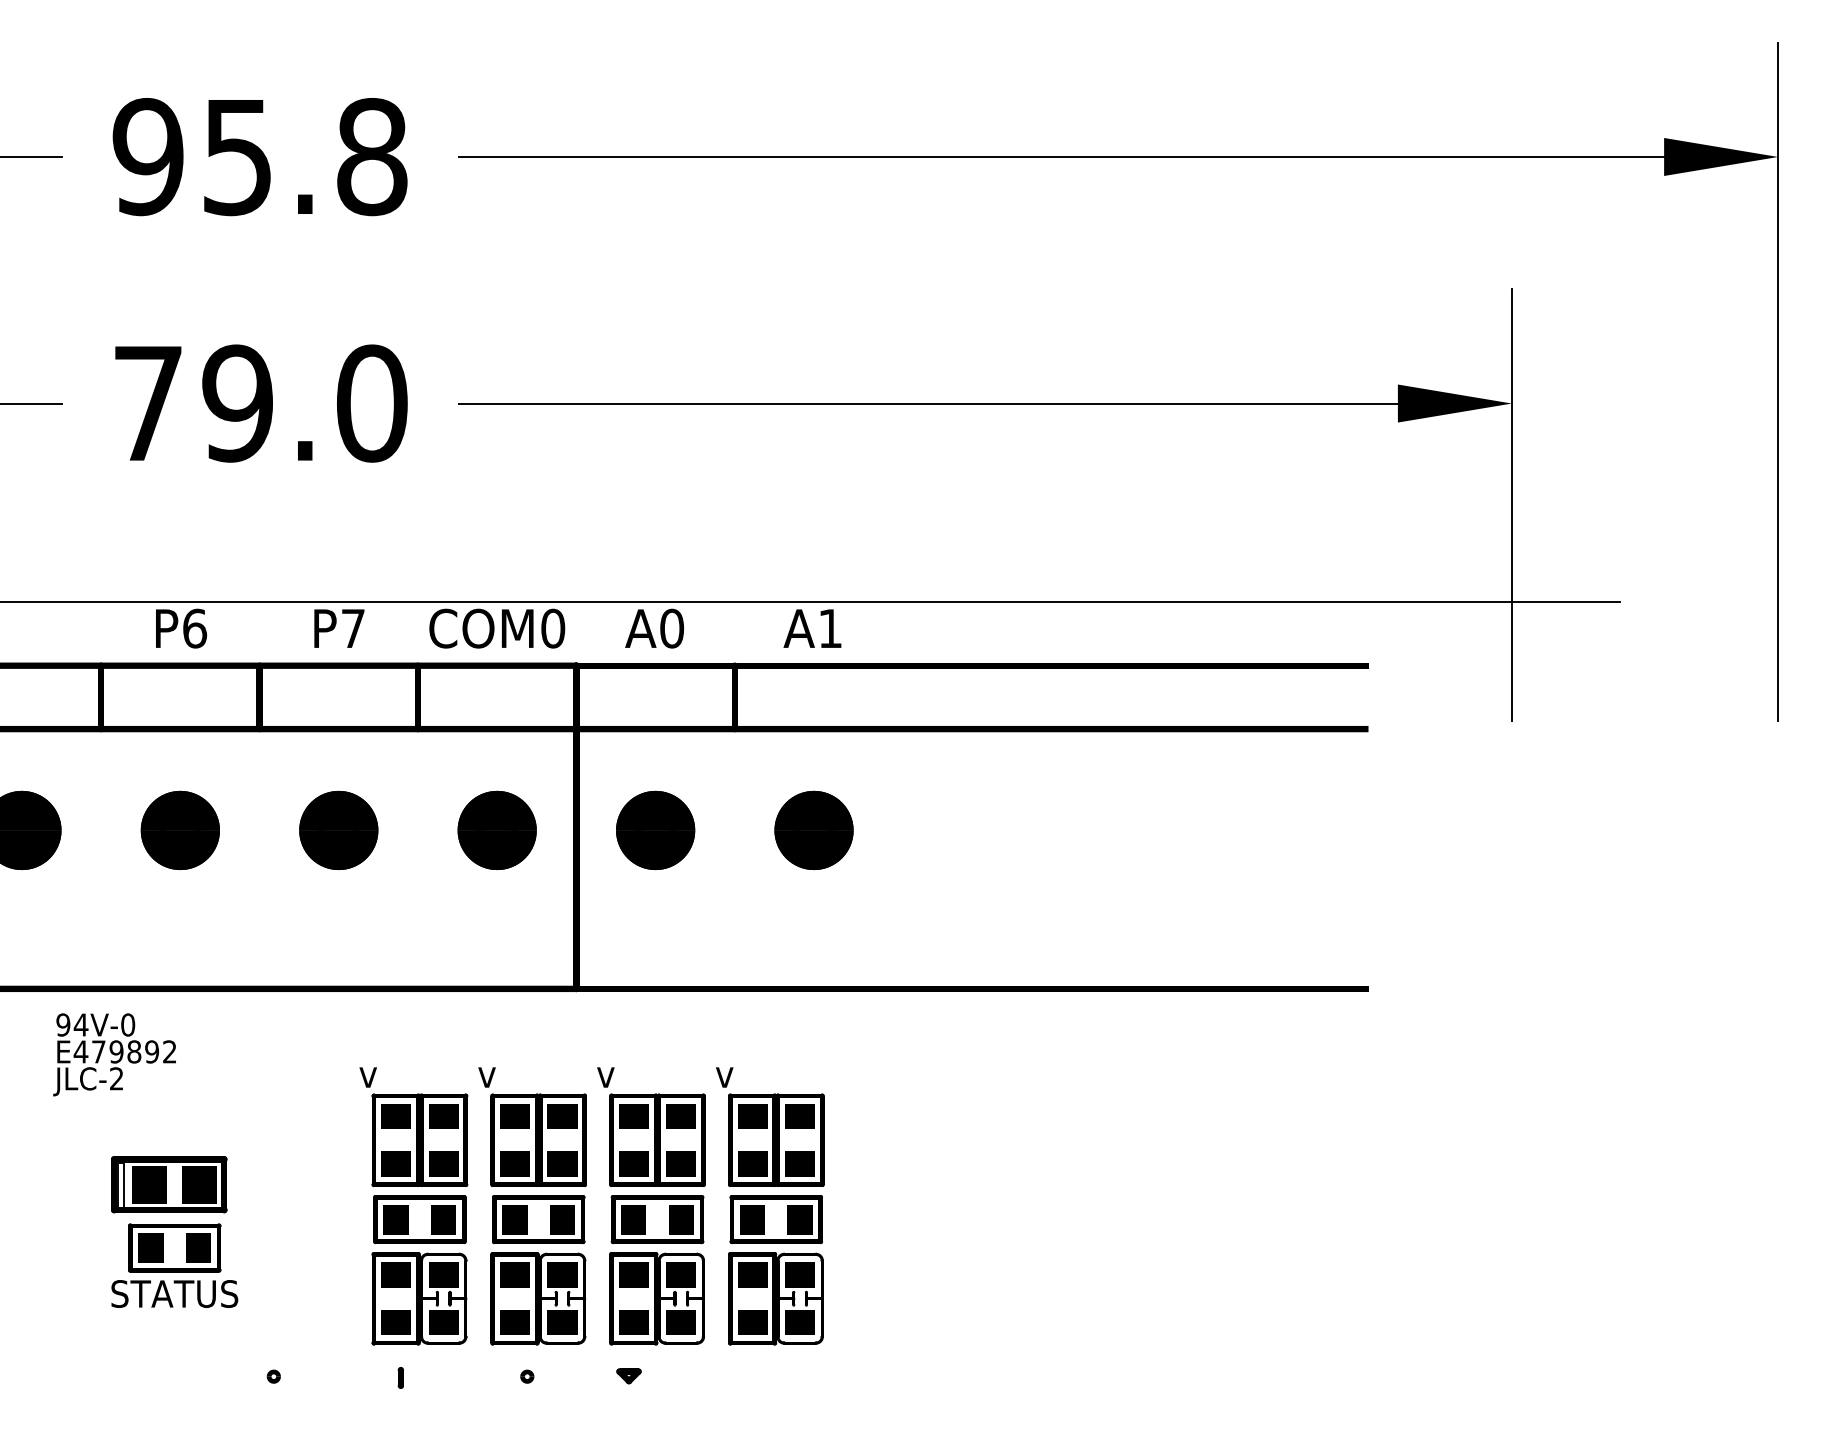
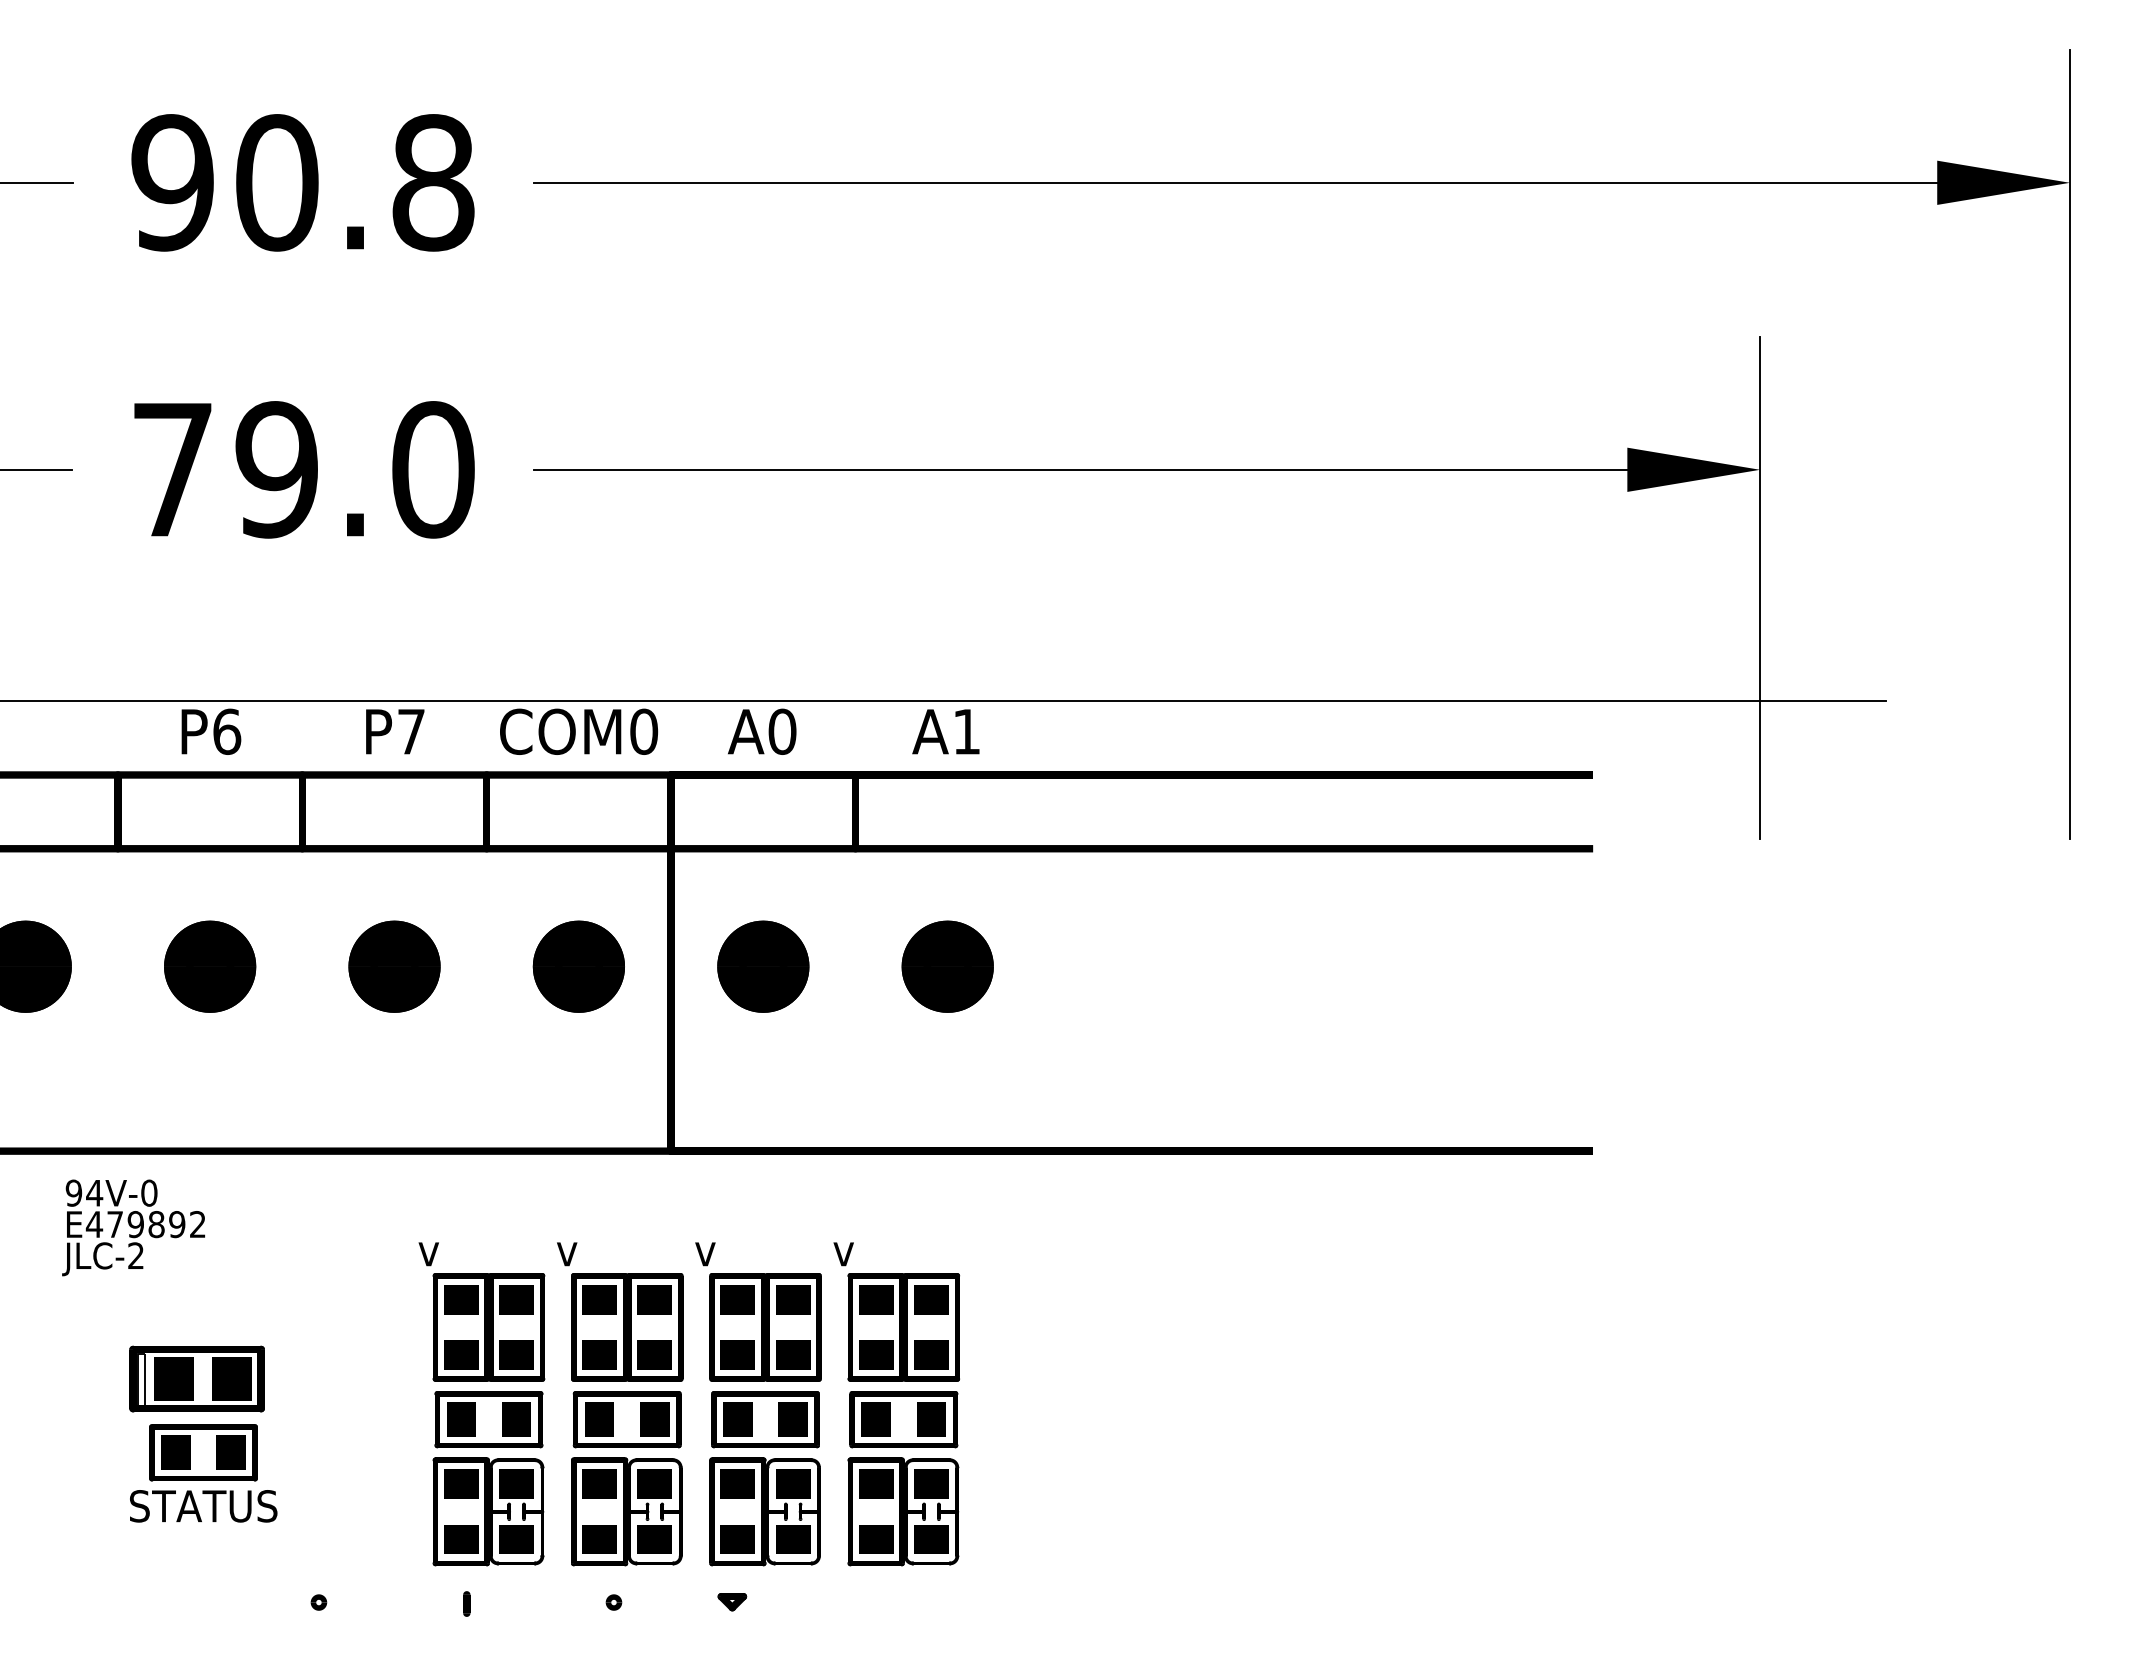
text: (238, 156) -> (277, 182), 95.8 -> 90.8

